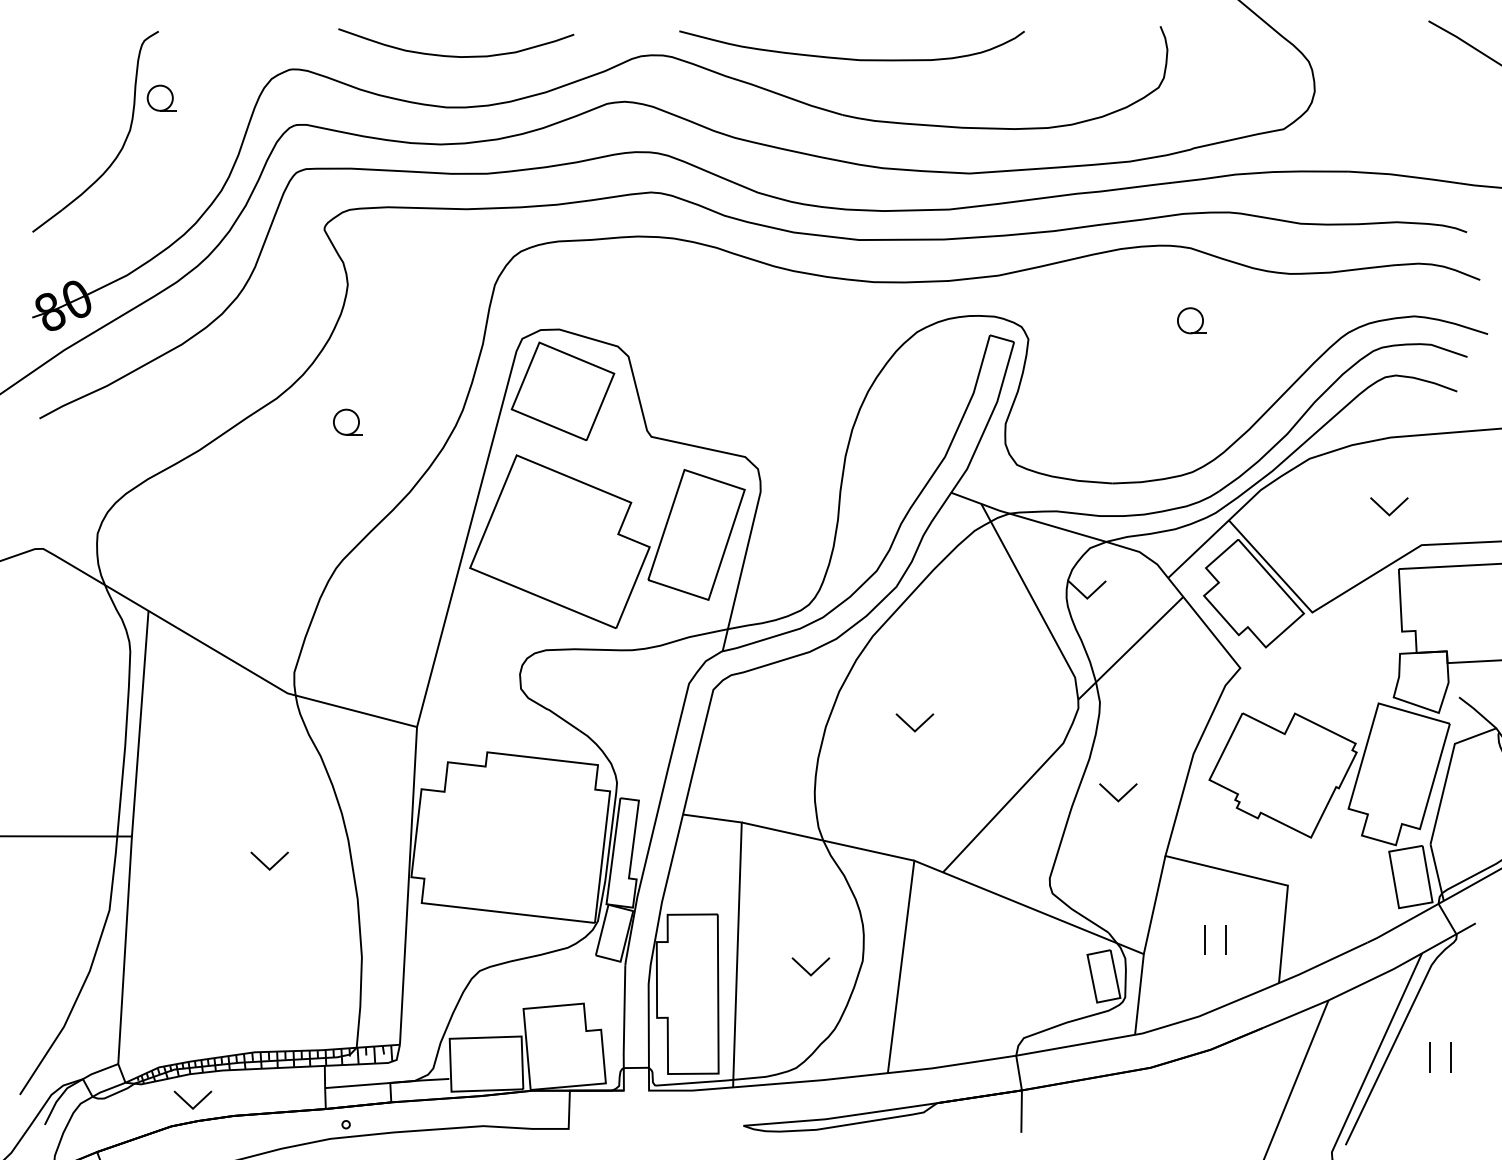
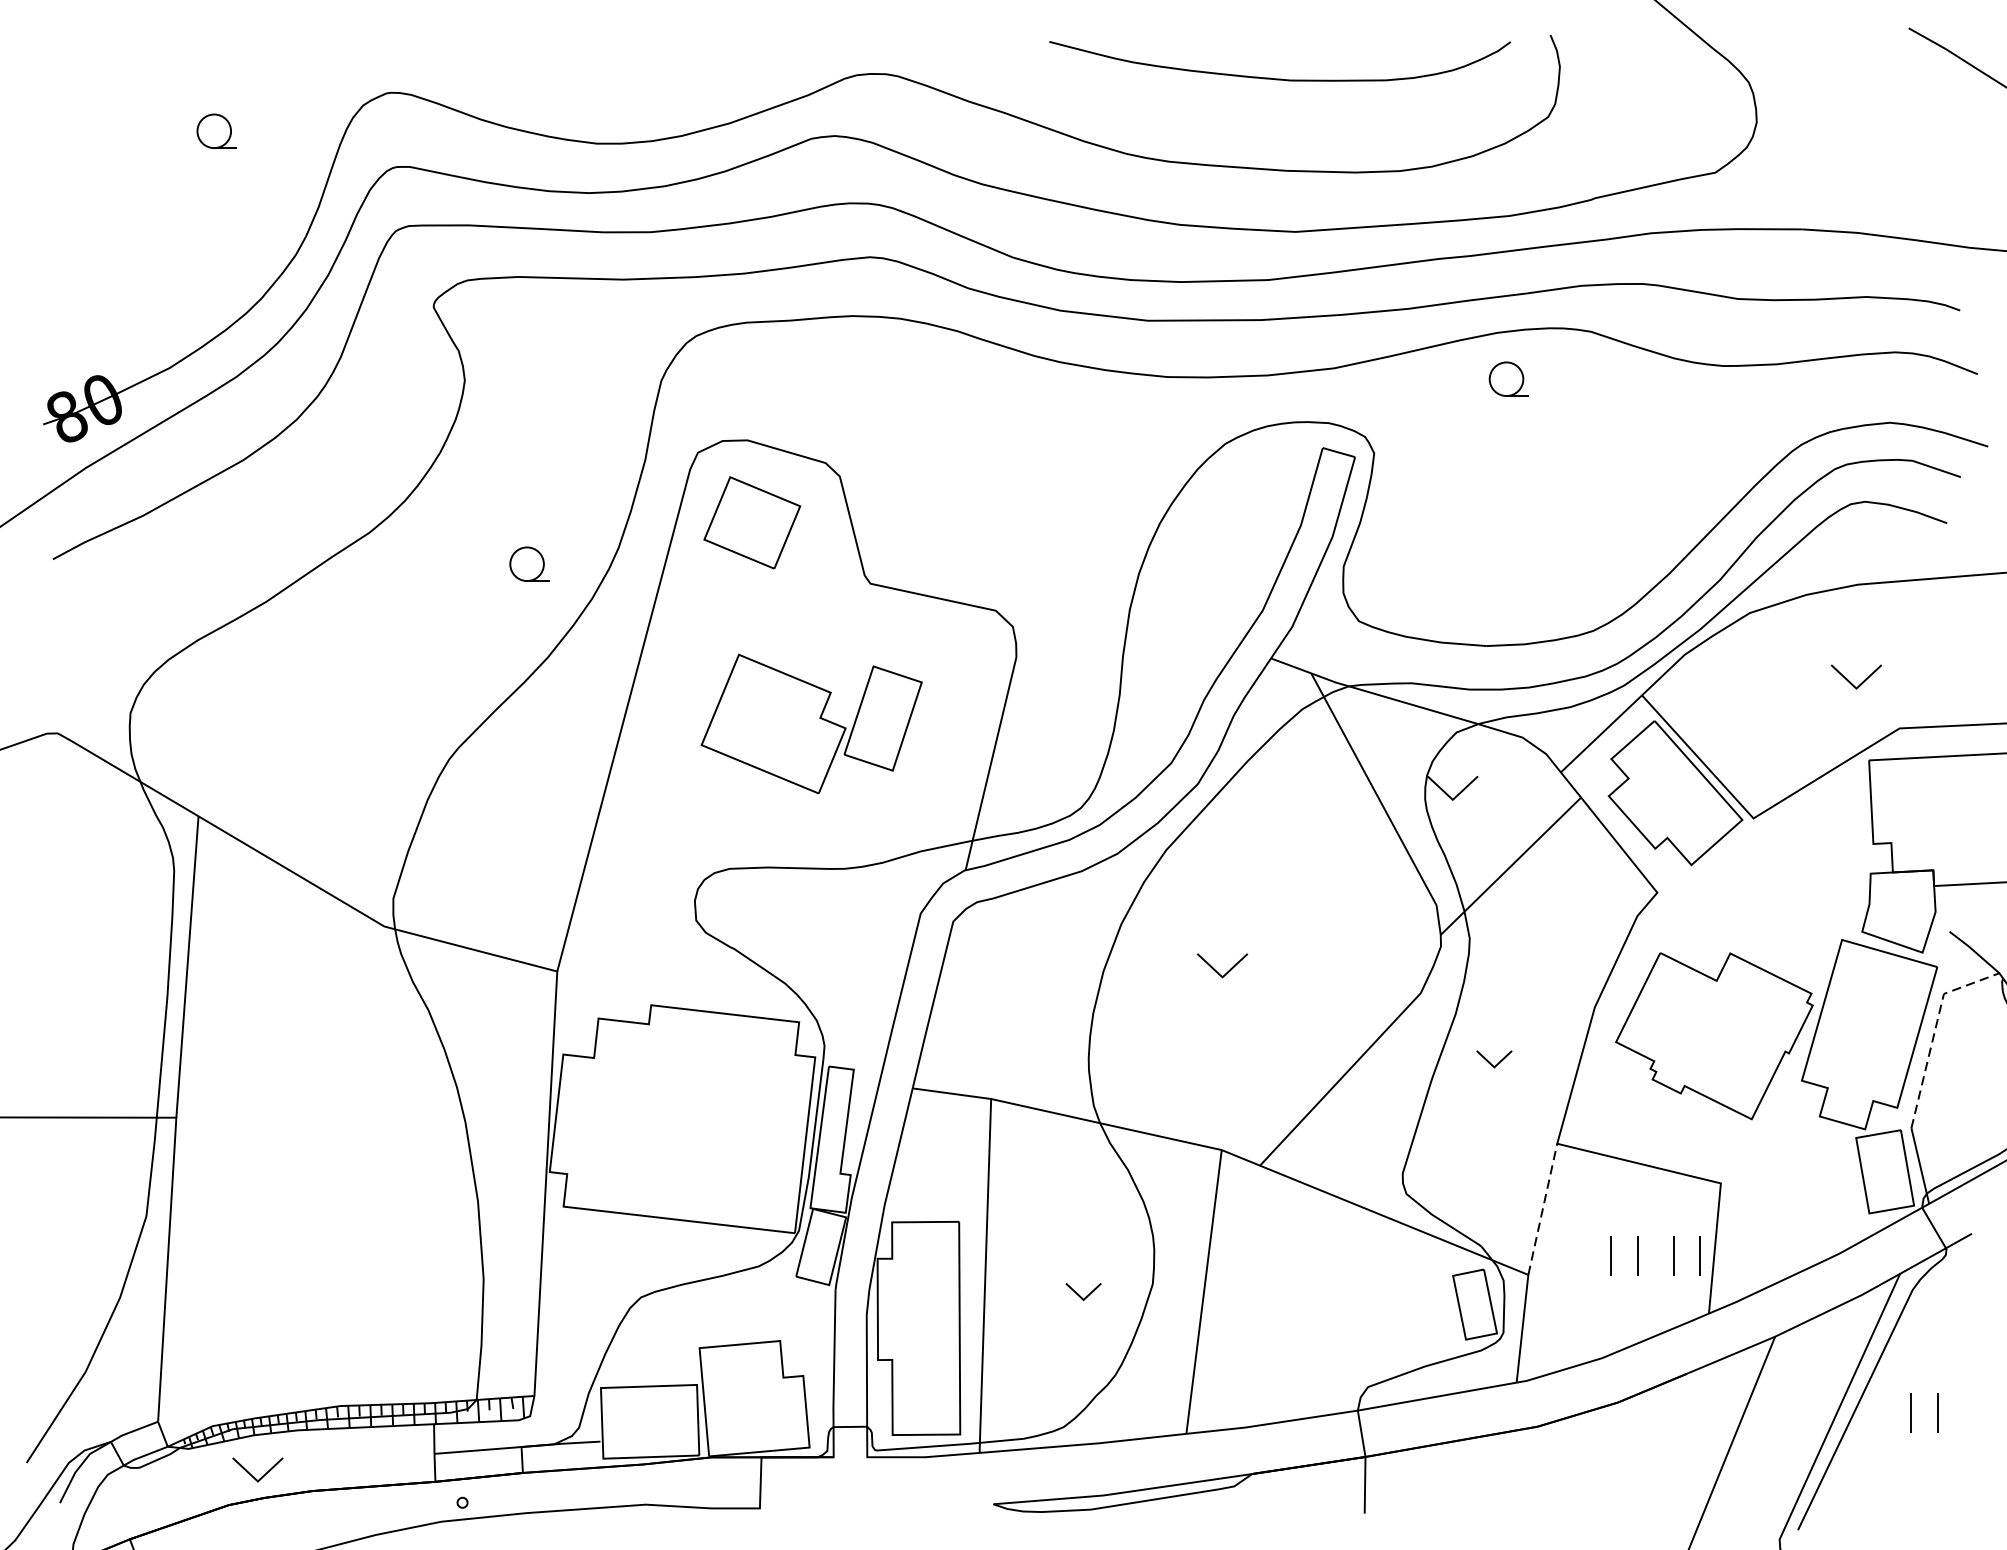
curve: (456, 55) -> (610, 74), removed
curve: (851, 58) -> (1279, 78), moved
part: (123, 142) -> (165, 190), removed
part: (1191, 320) -> (1507, 378), moved
part: (562, 390) -> (751, 521), size x0.7
part: (347, 421) -> (528, 563), moved
part: (607, 541) -> (811, 723), size x0.6
line: (1448, 771) -> (1935, 1030), solid -> dashed
part: (1118, 792) -> (1494, 1058), size x0.7
part: (269, 860) -> (360, 1149), removed
line: (1154, 904) -> (1542, 1208), solid -> dashed
part: (1252, 939) -> (1673, 1255), added
part: (810, 966) -> (1082, 1291), size x0.7

